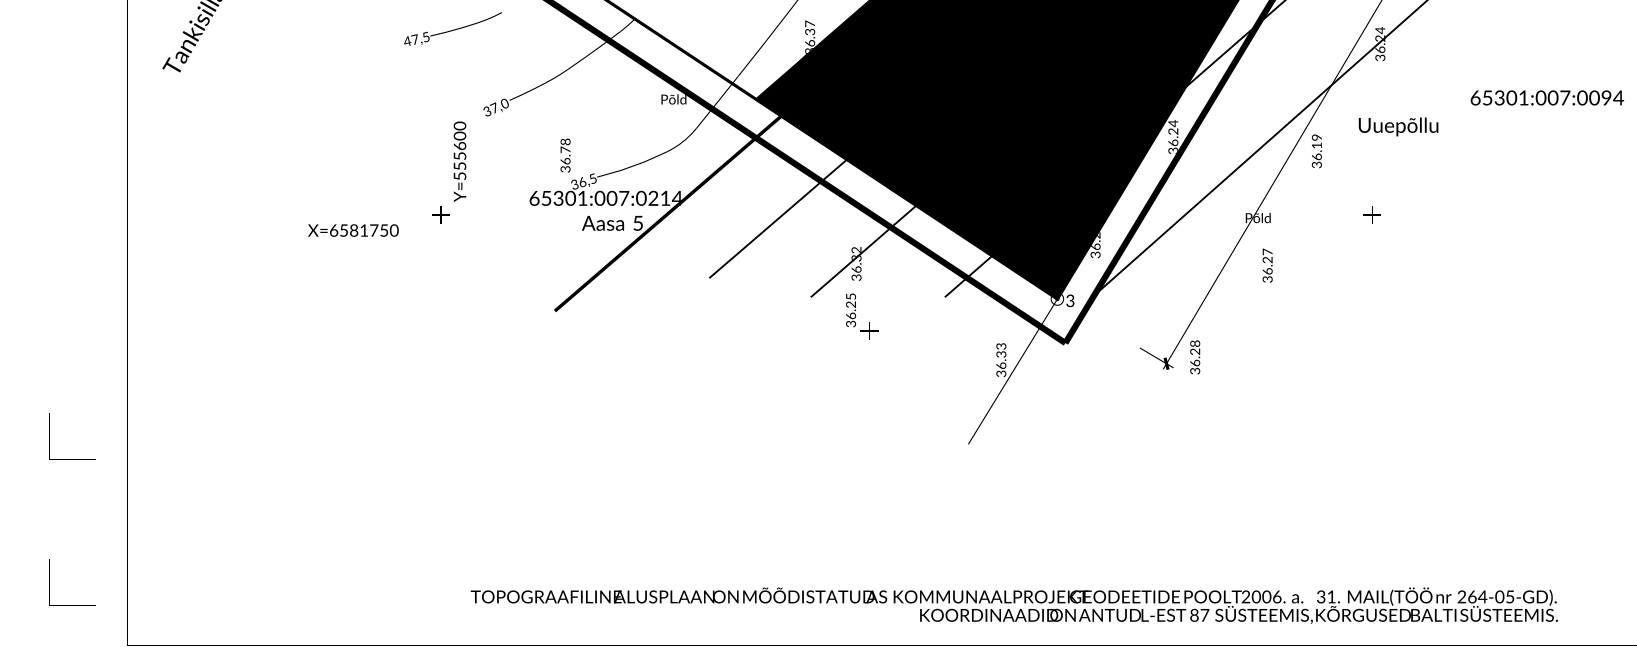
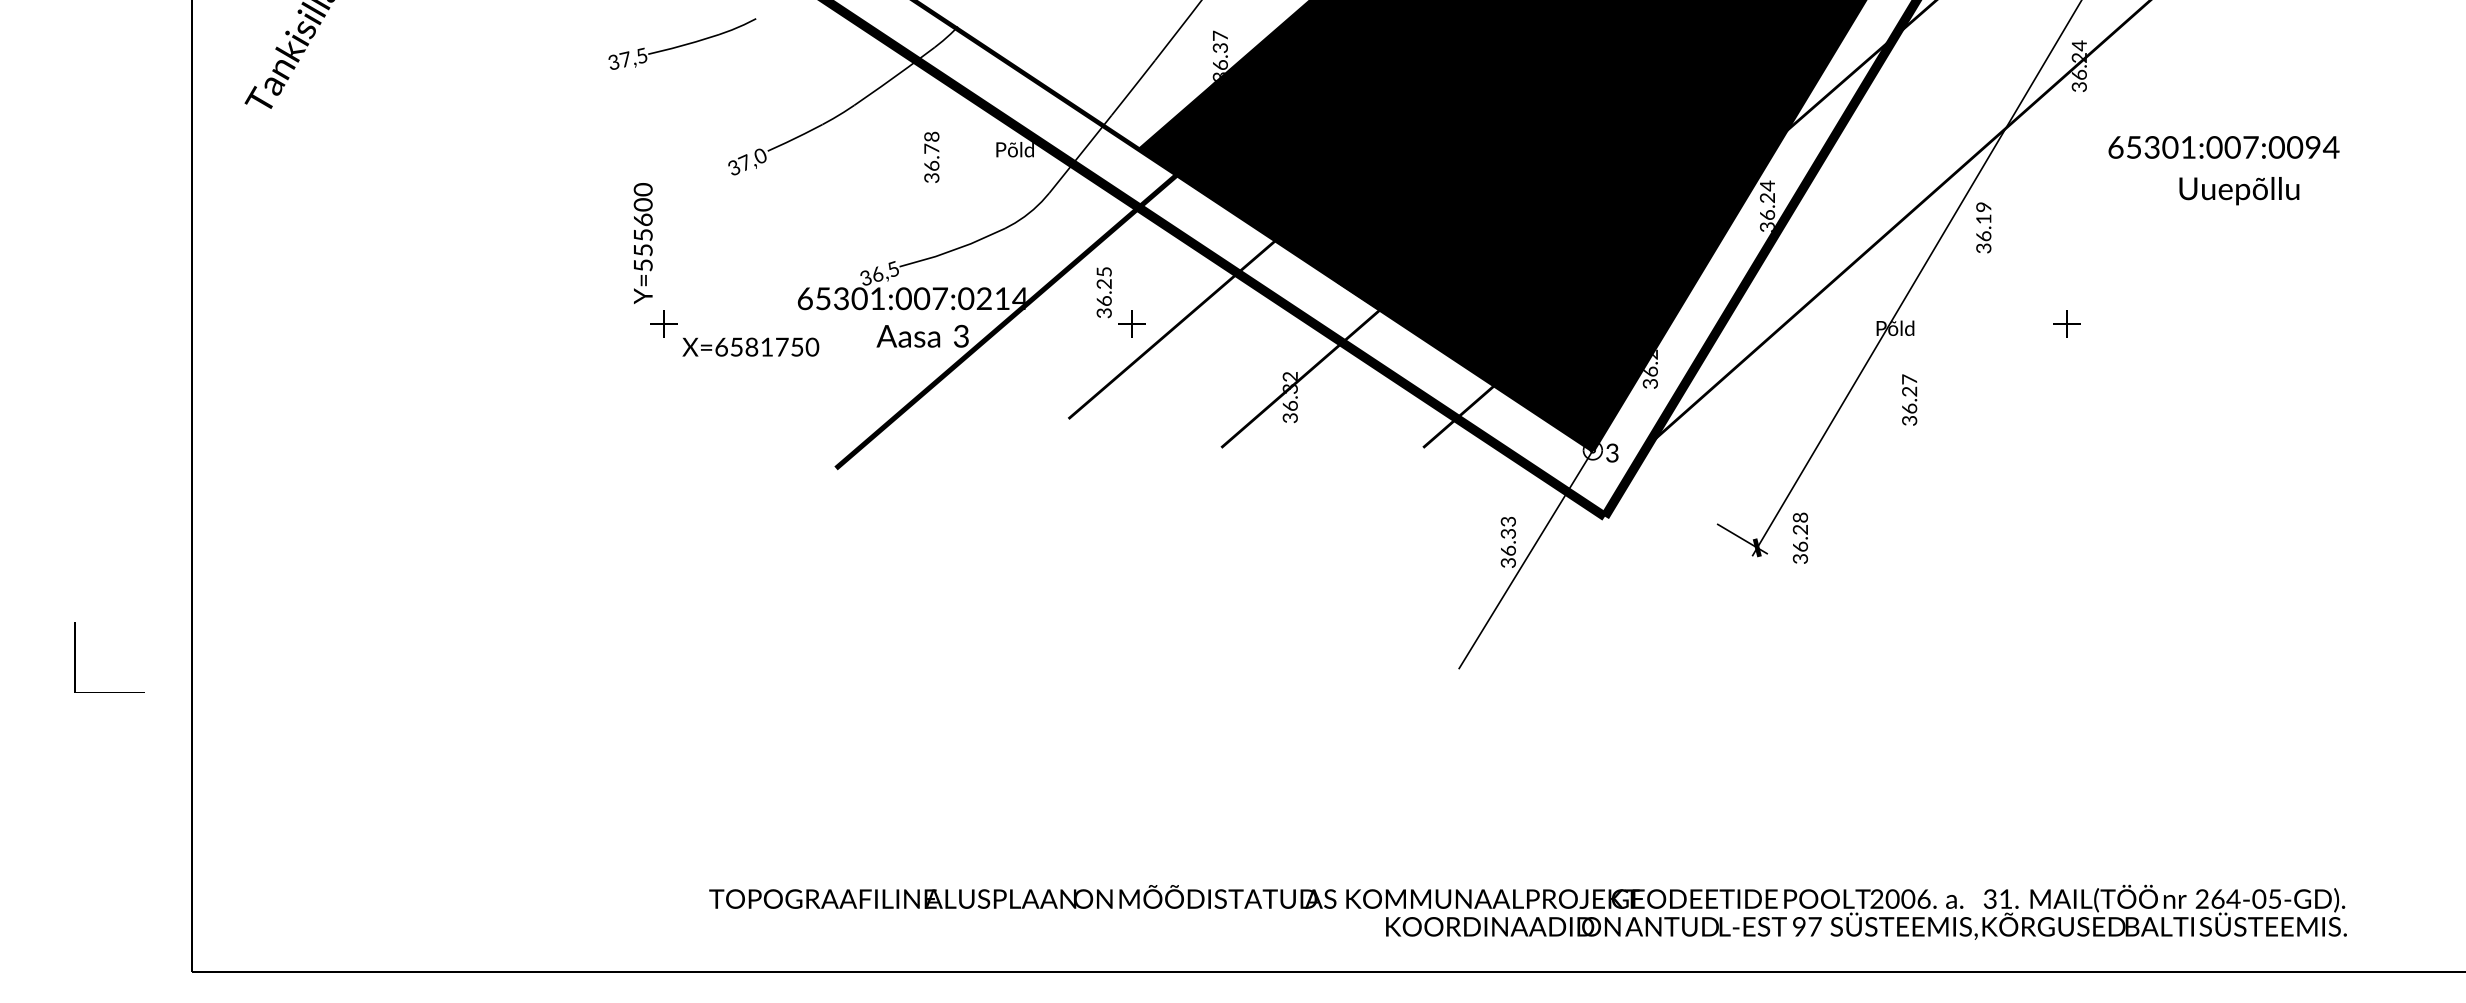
text: (407, 41) -> (613, 62), 47,5 -> 37,5
text: (1546, 97) -> (2222, 146), moved
text: (1398, 126) -> (2239, 190), moved
text: (565, 155) -> (931, 157), moved
text: (459, 161) -> (642, 243), moved
text: (637, 222) -> (960, 335), 5 -> 3
text: (353, 230) -> (750, 347), moved
text: (862, 316) -> (1121, 301), moved
line: (49, 582) -> (74, 877), removed
text: (1194, 615) -> (1799, 927), 87 -> 97

